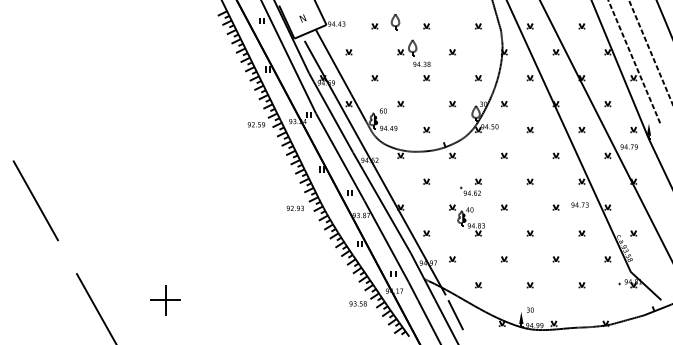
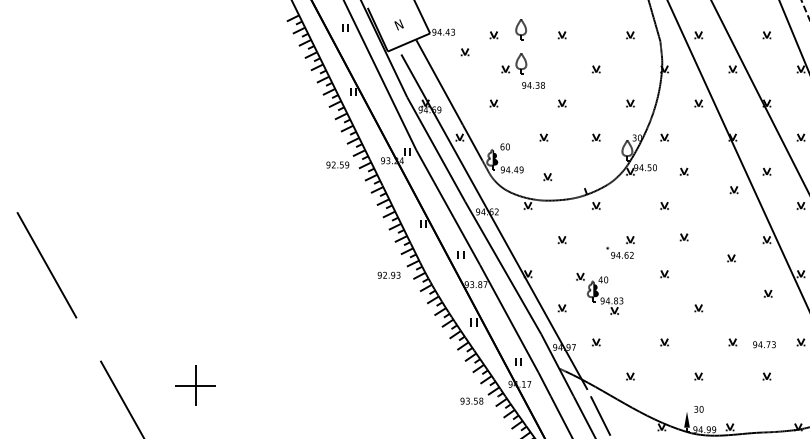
part: (348, 52) -> (464, 52), moved
part: (413, 52) -> (522, 69), moved
part: (400, 104) -> (543, 138), moved
part: (426, 129) -> (547, 176), moved
part: (529, 129) -> (683, 171), moved
part: (555, 155) -> (733, 189), moved
part: (529, 181) -> (683, 237), moved
text: (579, 204) -> (763, 343), moved
part: (555, 207) -> (730, 258), moved
part: (466, 220) -> (598, 293), moved
part: (581, 233) -> (767, 293), moved
part: (165, 300) -> (195, 386), moved

